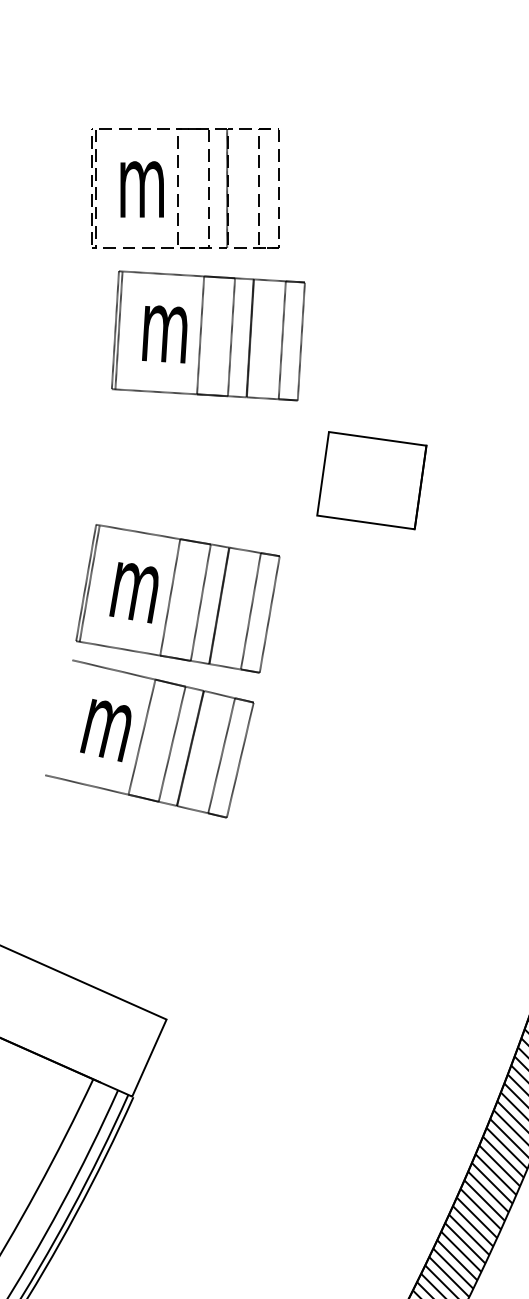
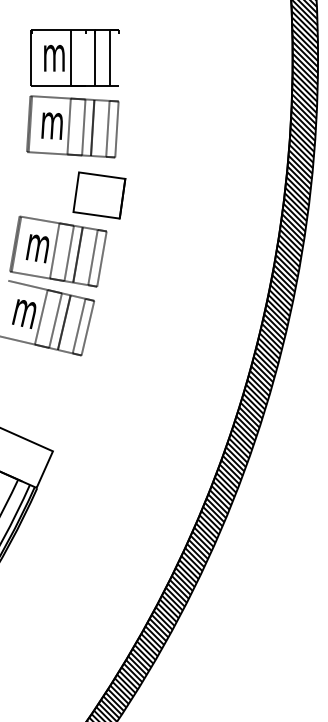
part: (184, 187) -> (74, 57), moved
part: (372, 480) -> (99, 195), moved

